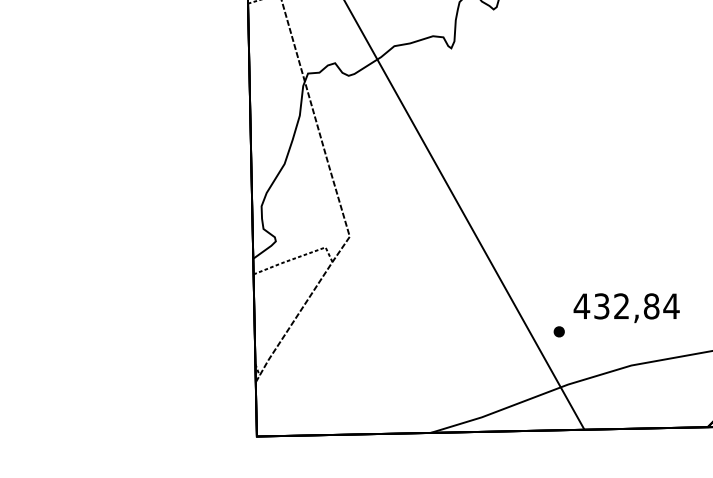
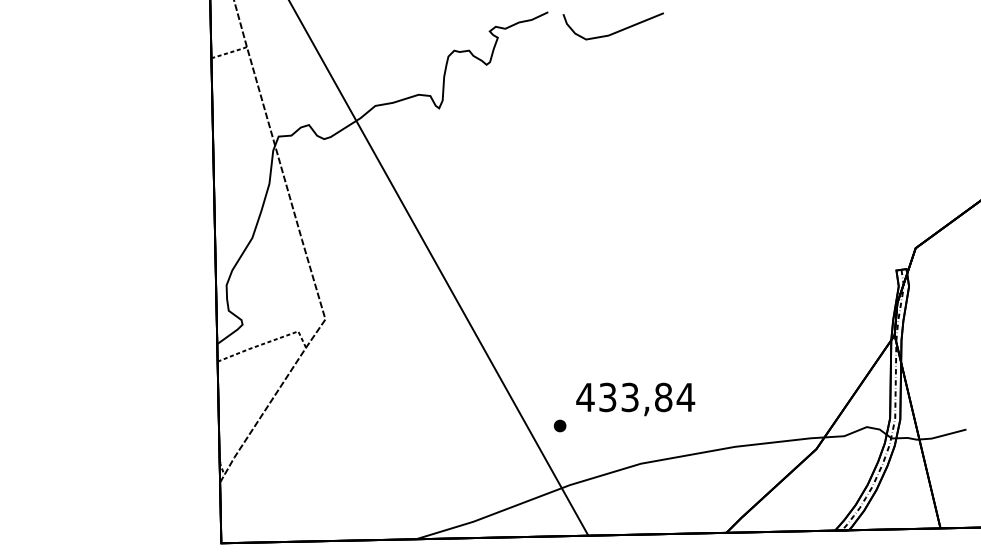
text: (621, 306) -> (629, 397), 432,84 -> 433,84

